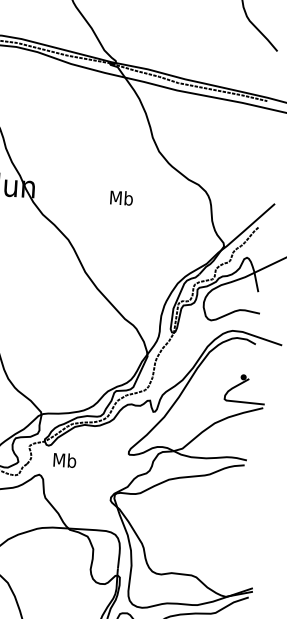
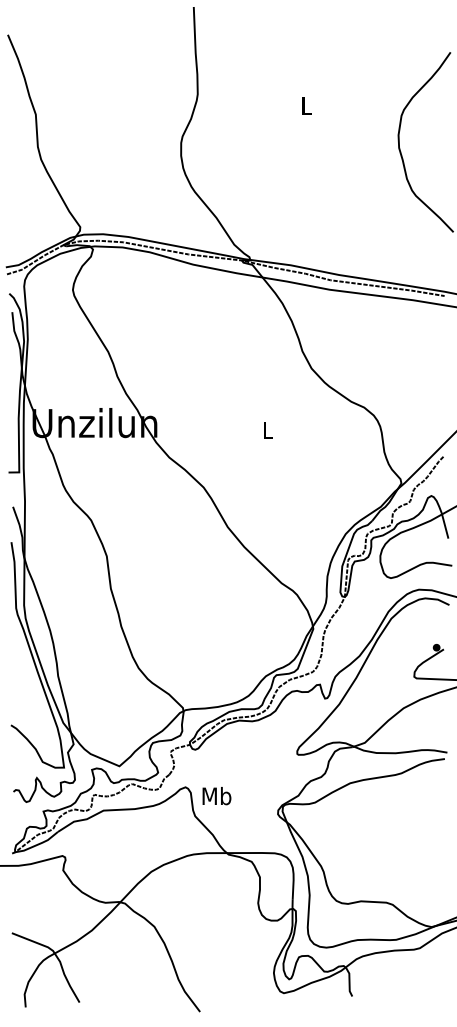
text: (121, 198) -> (267, 430), Mb -> L
text: (64, 460) -> (216, 796), moved

